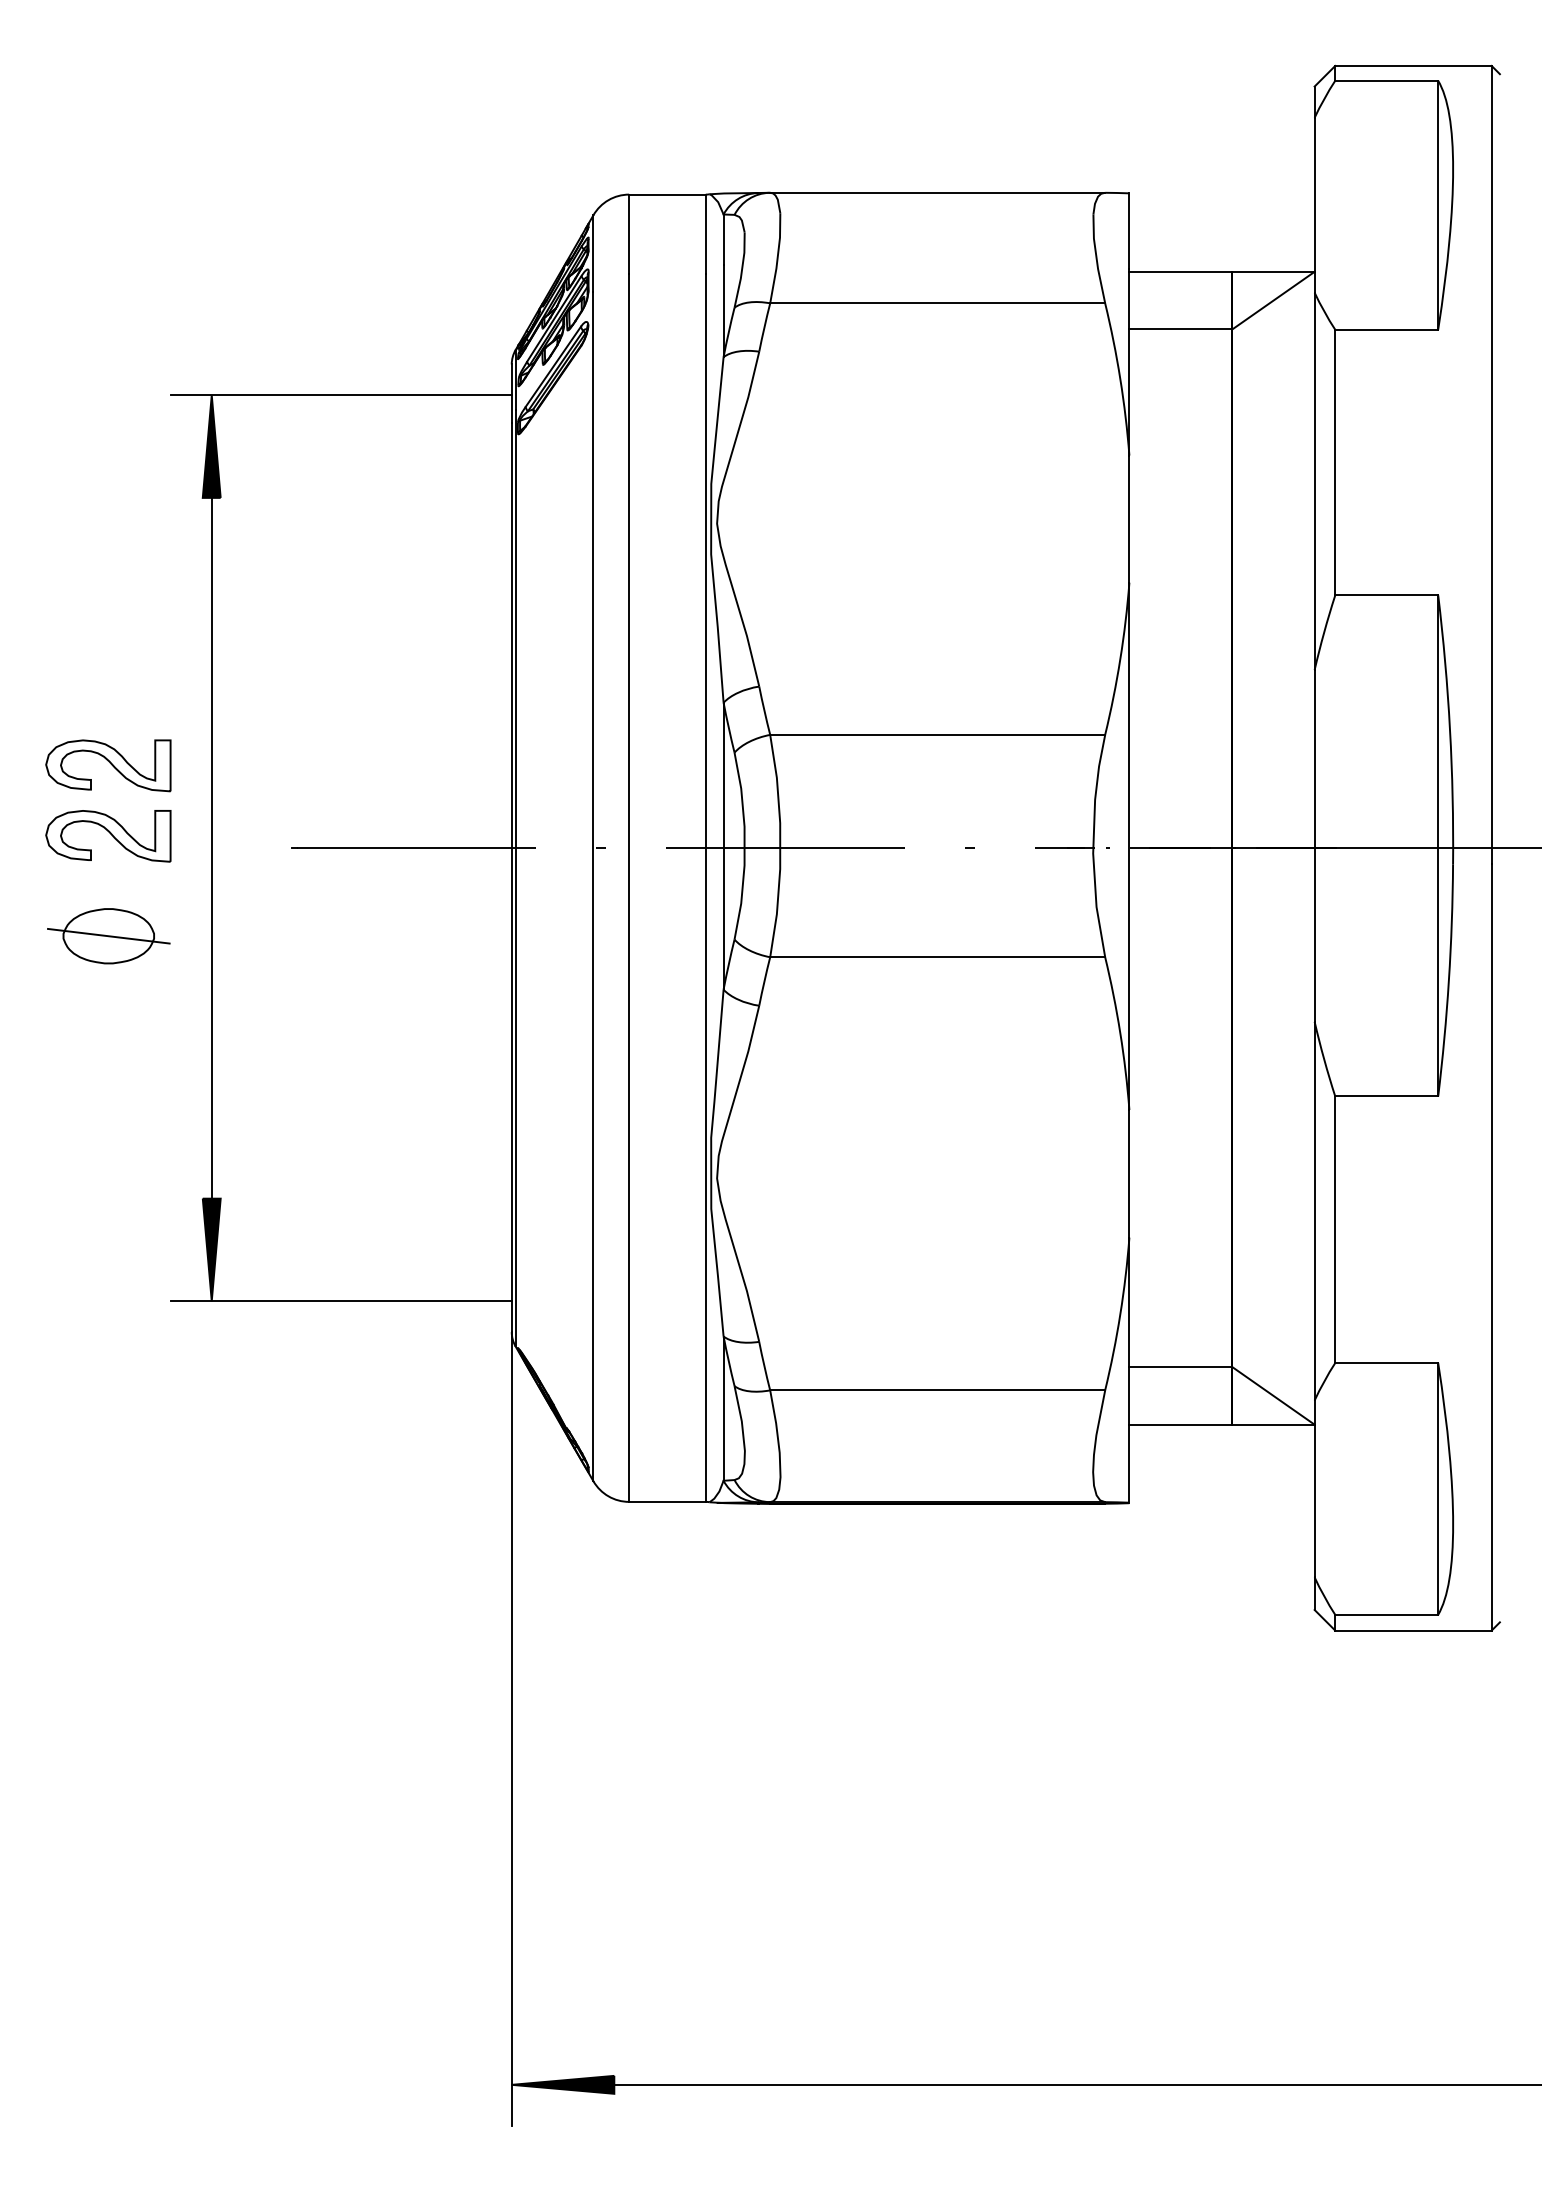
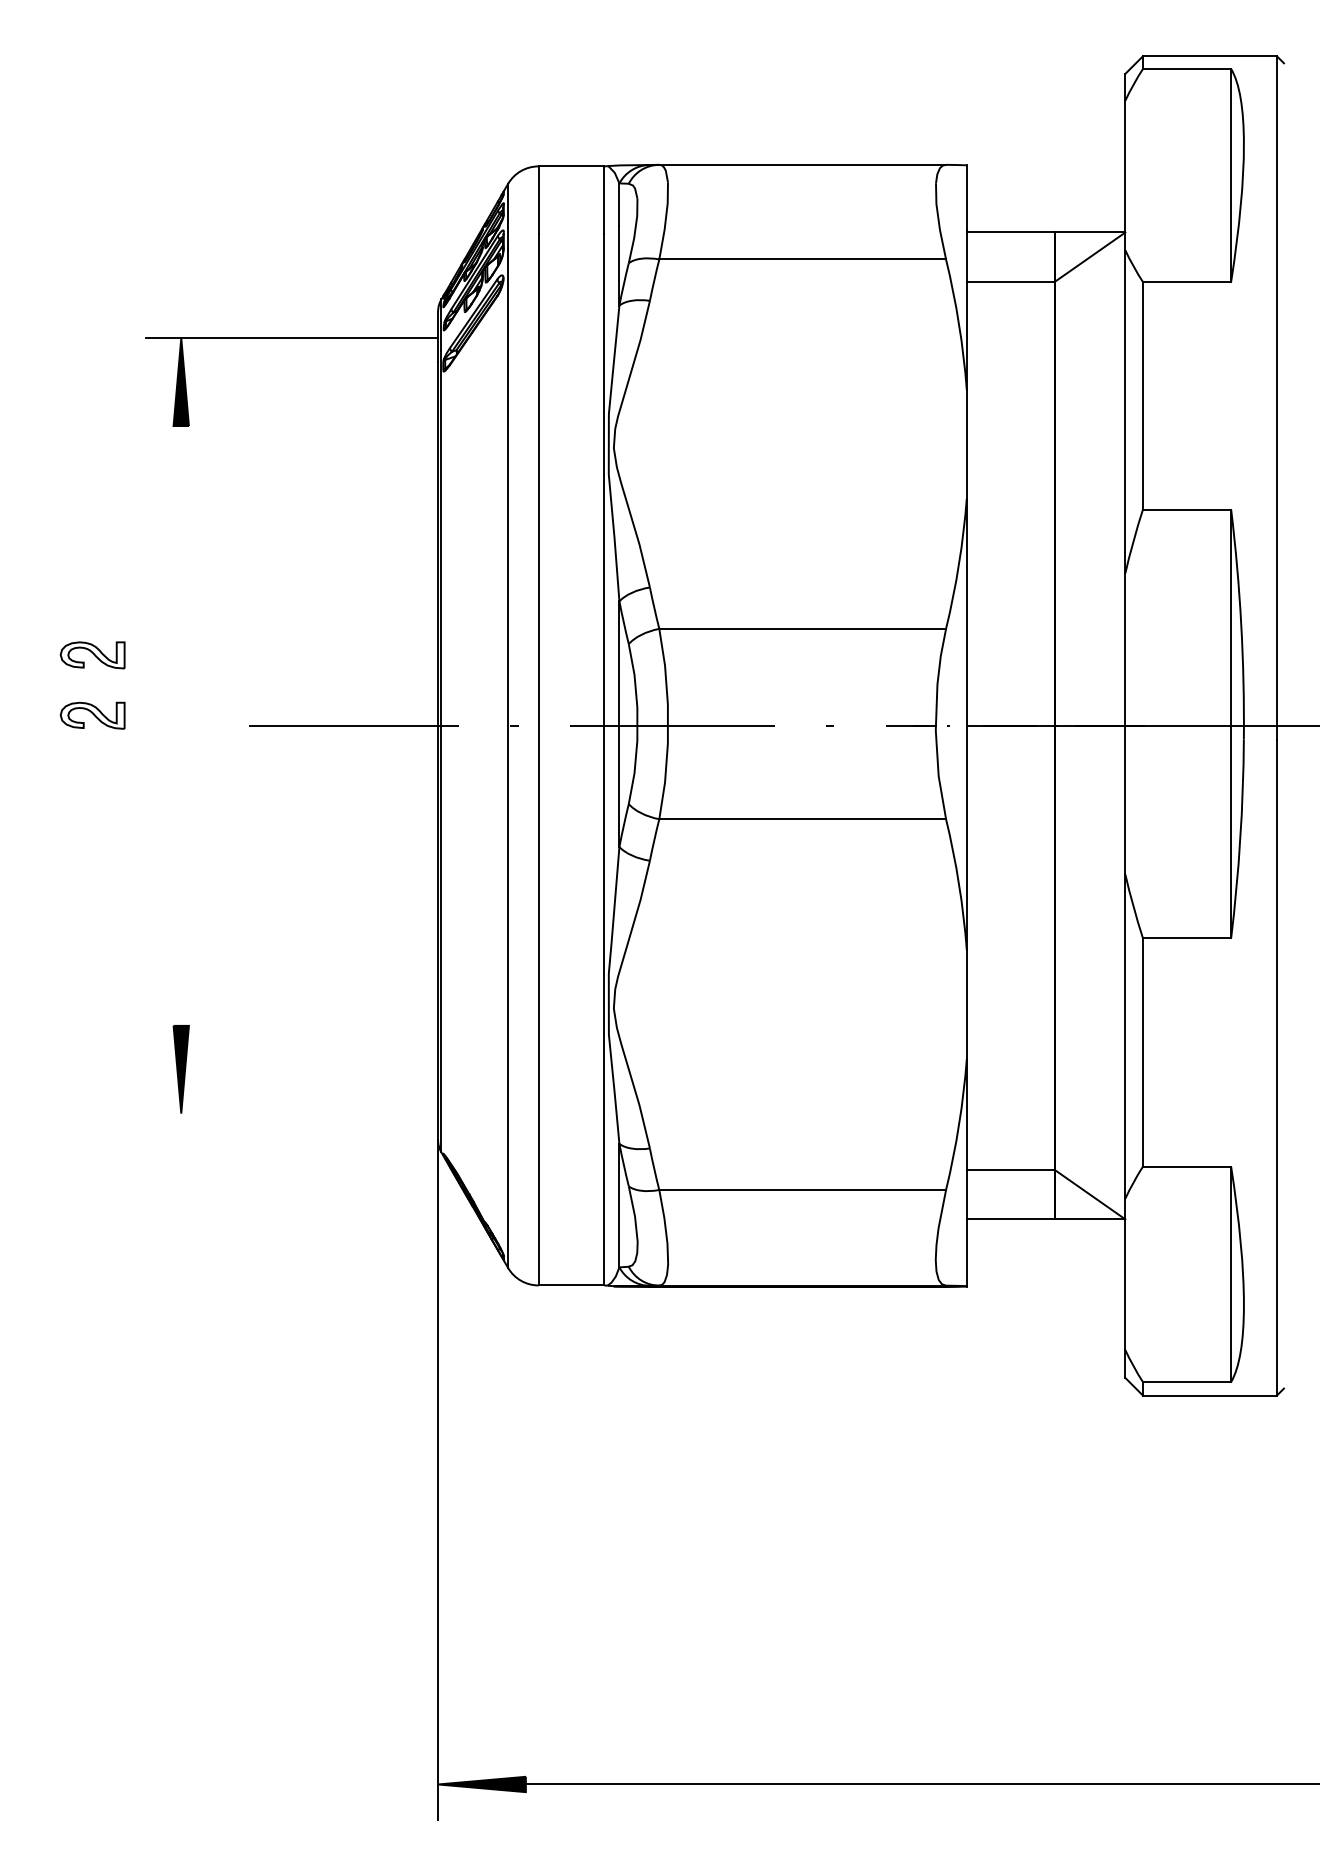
part: (108, 765) -> (92, 655), size x0.6
part: (108, 836) -> (92, 715), size x0.6
line: (212, 847) -> (181, 725), removed
part: (108, 936) -> (92, 801), removed
line: (341, 1301) -> (292, 1113), removed

